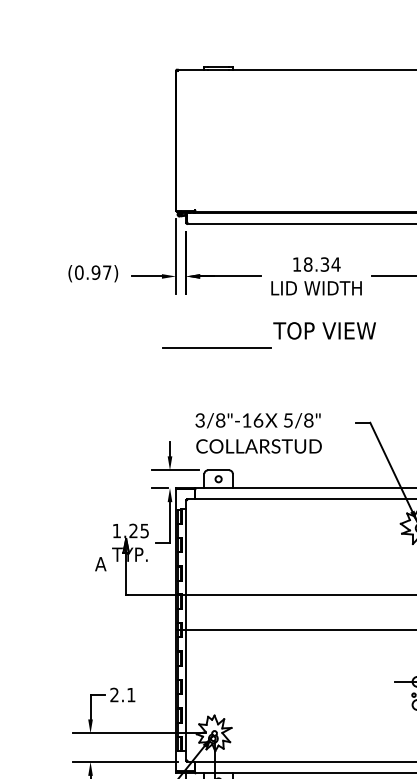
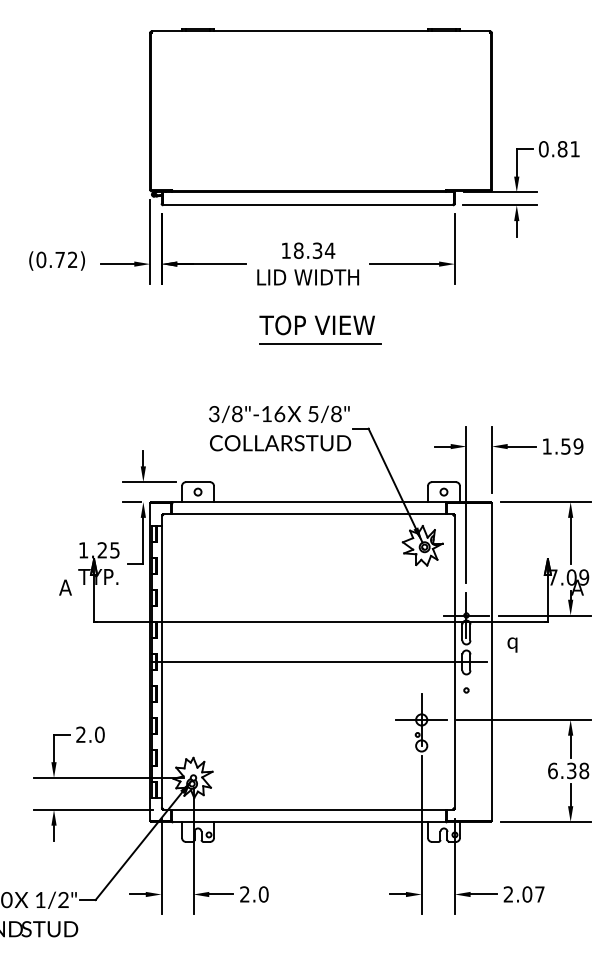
text: (101, 272) -> (66, 259), (0.97) -> (0.72)
line: (217, 347) -> (320, 343), moved
text: (259, 433) -> (280, 428), moved
text: (130, 694) -> (99, 734), 2.1 -> 2.0

